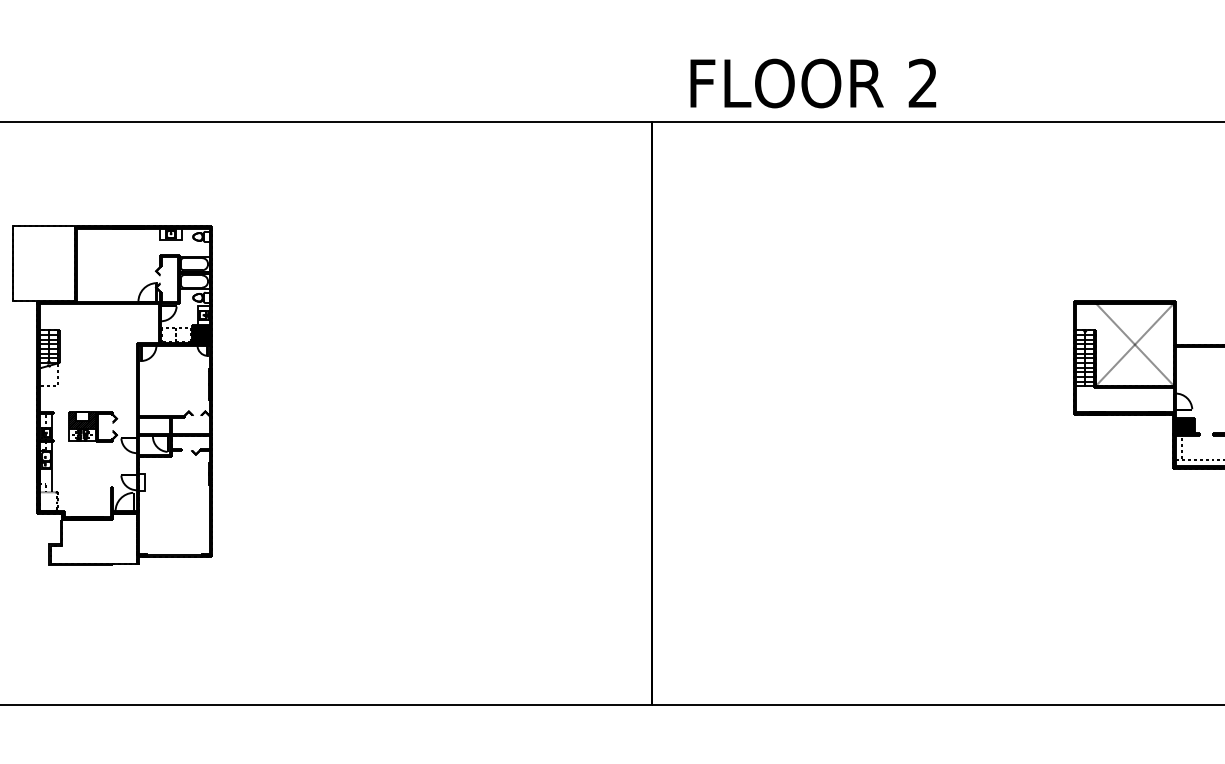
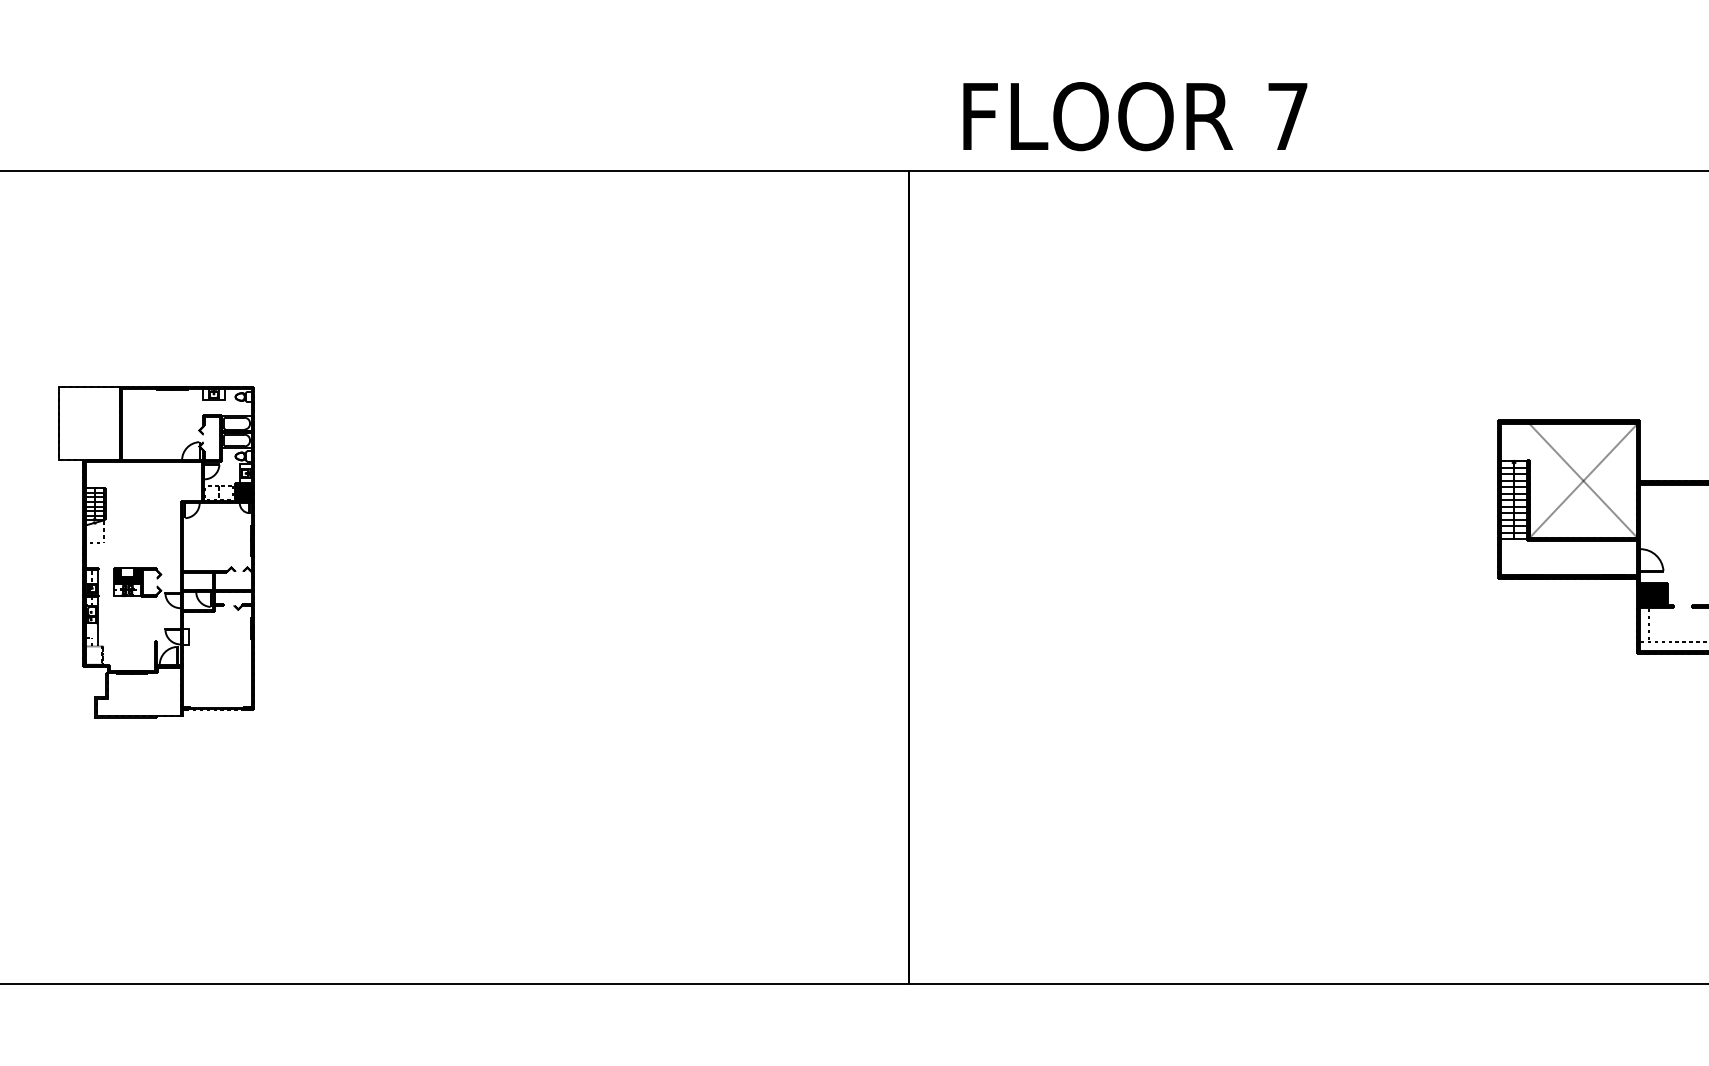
text: (922, 82) -> (1287, 115), 2 -> 7
part: (112, 395) -> (156, 551), size x0.7

